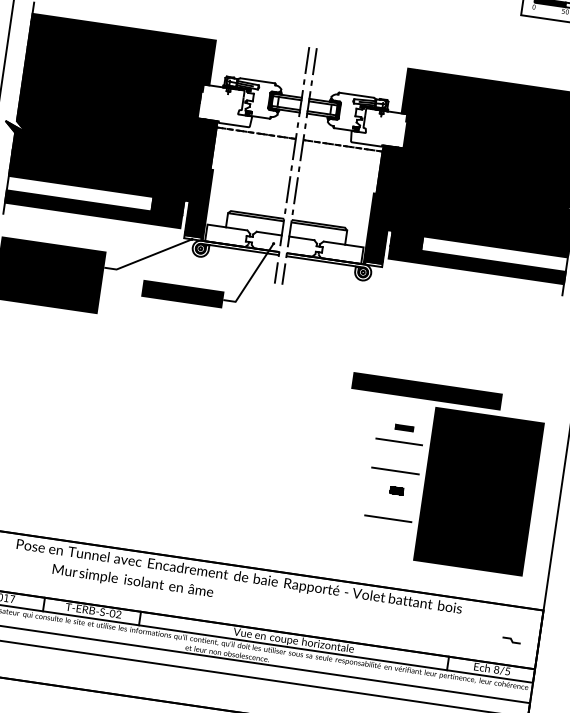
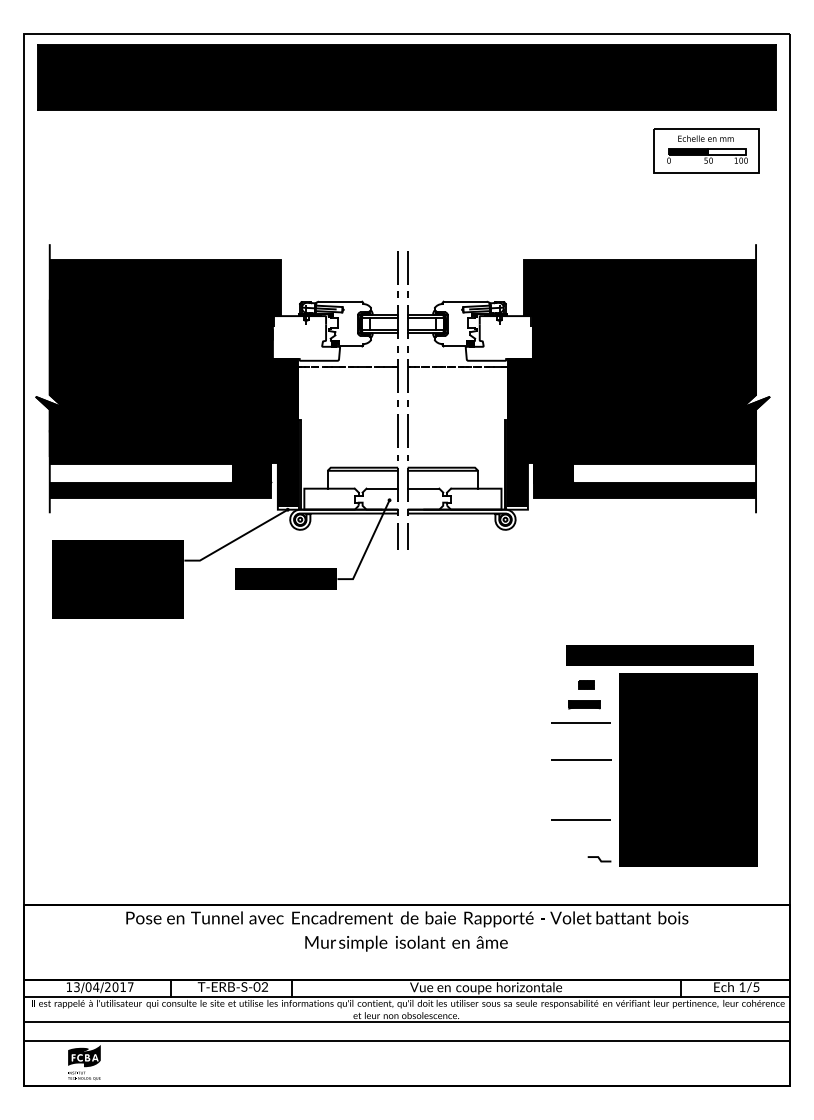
text: (426, 391) -> (659, 655), moved
part: (404, 427) -> (584, 704), size x1.43
part: (396, 490) -> (586, 684), moved
text: (132, 581) -> (406, 943), moved
line: (511, 640) -> (599, 859), moved
text: (496, 669) -> (742, 986), 8/5 -> 1/5

